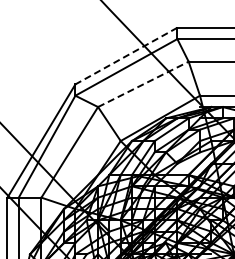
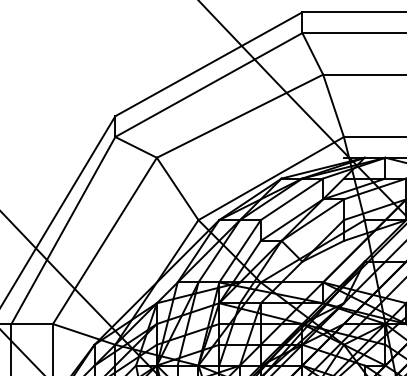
line: (125, 56) -> (207, 65), dashed -> solid
line: (143, 84) -> (240, 116), dashed -> solid

